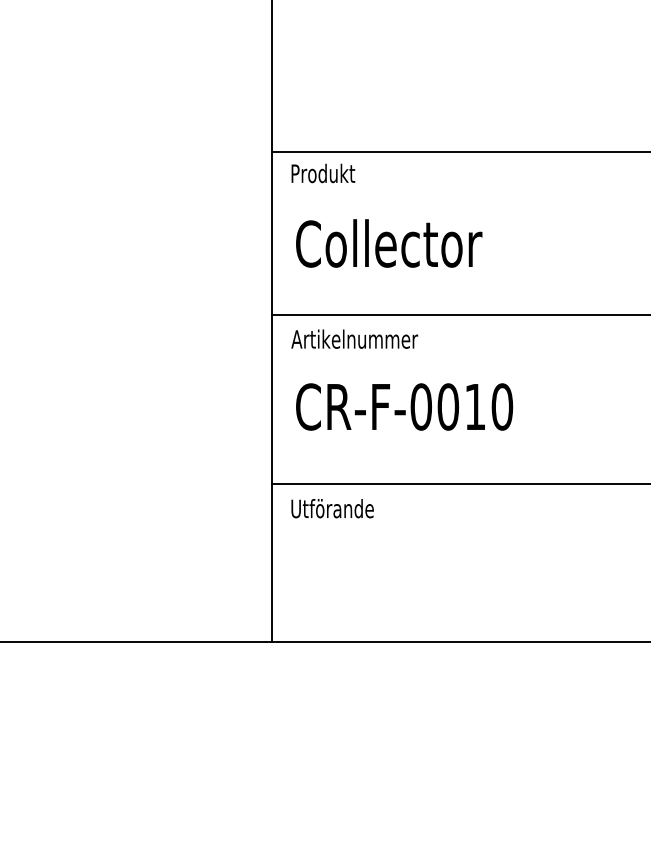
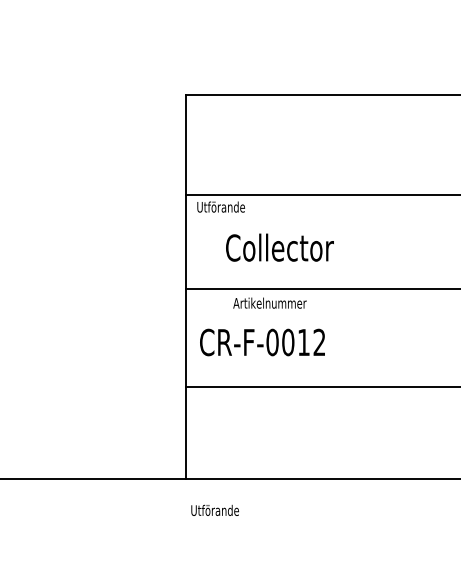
text: (333, 172) -> (221, 206), Produkt -> Utförande
text: (388, 243) -> (279, 247), moved
text: (353, 337) -> (269, 302), moved
text: (502, 406) -> (319, 342), CR-F-0010 -> CR-F-0012
text: (331, 507) -> (214, 509), moved

